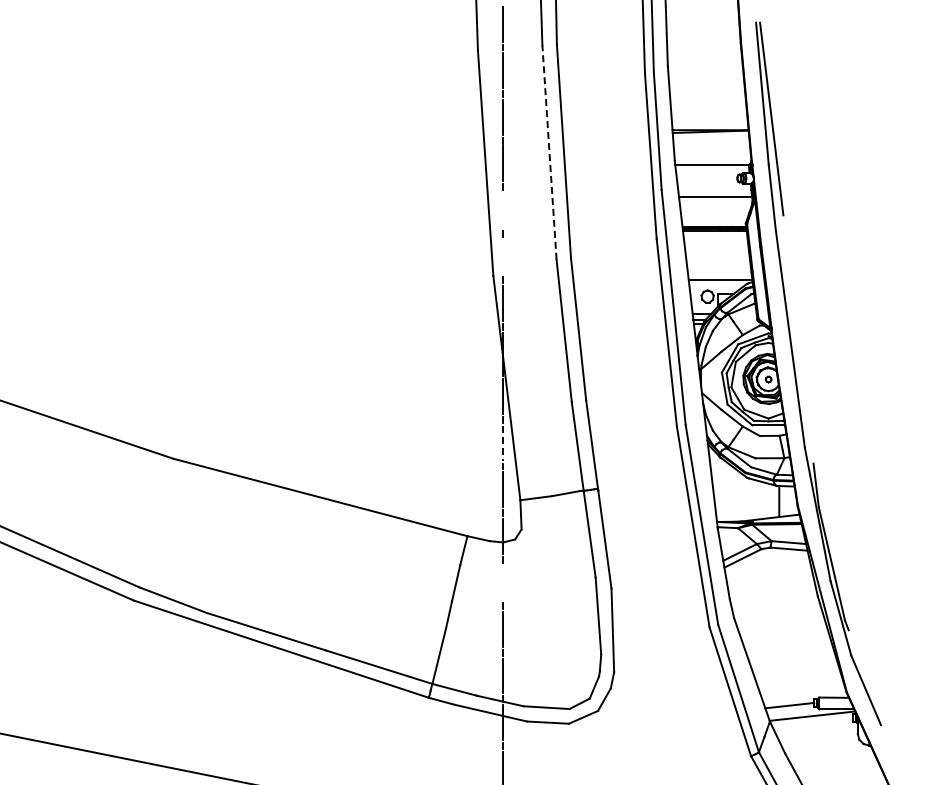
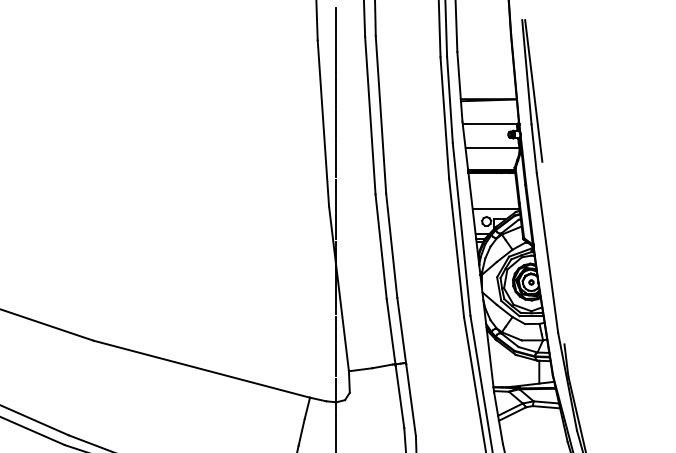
line: (549, 152) -> (370, 115), dashed -> solid
line: (502, 210) -> (335, 158), added
line: (502, 256) -> (335, 192), added
line: (502, 443) -> (335, 329), dashed -> solid
line: (502, 582) -> (335, 431), added

